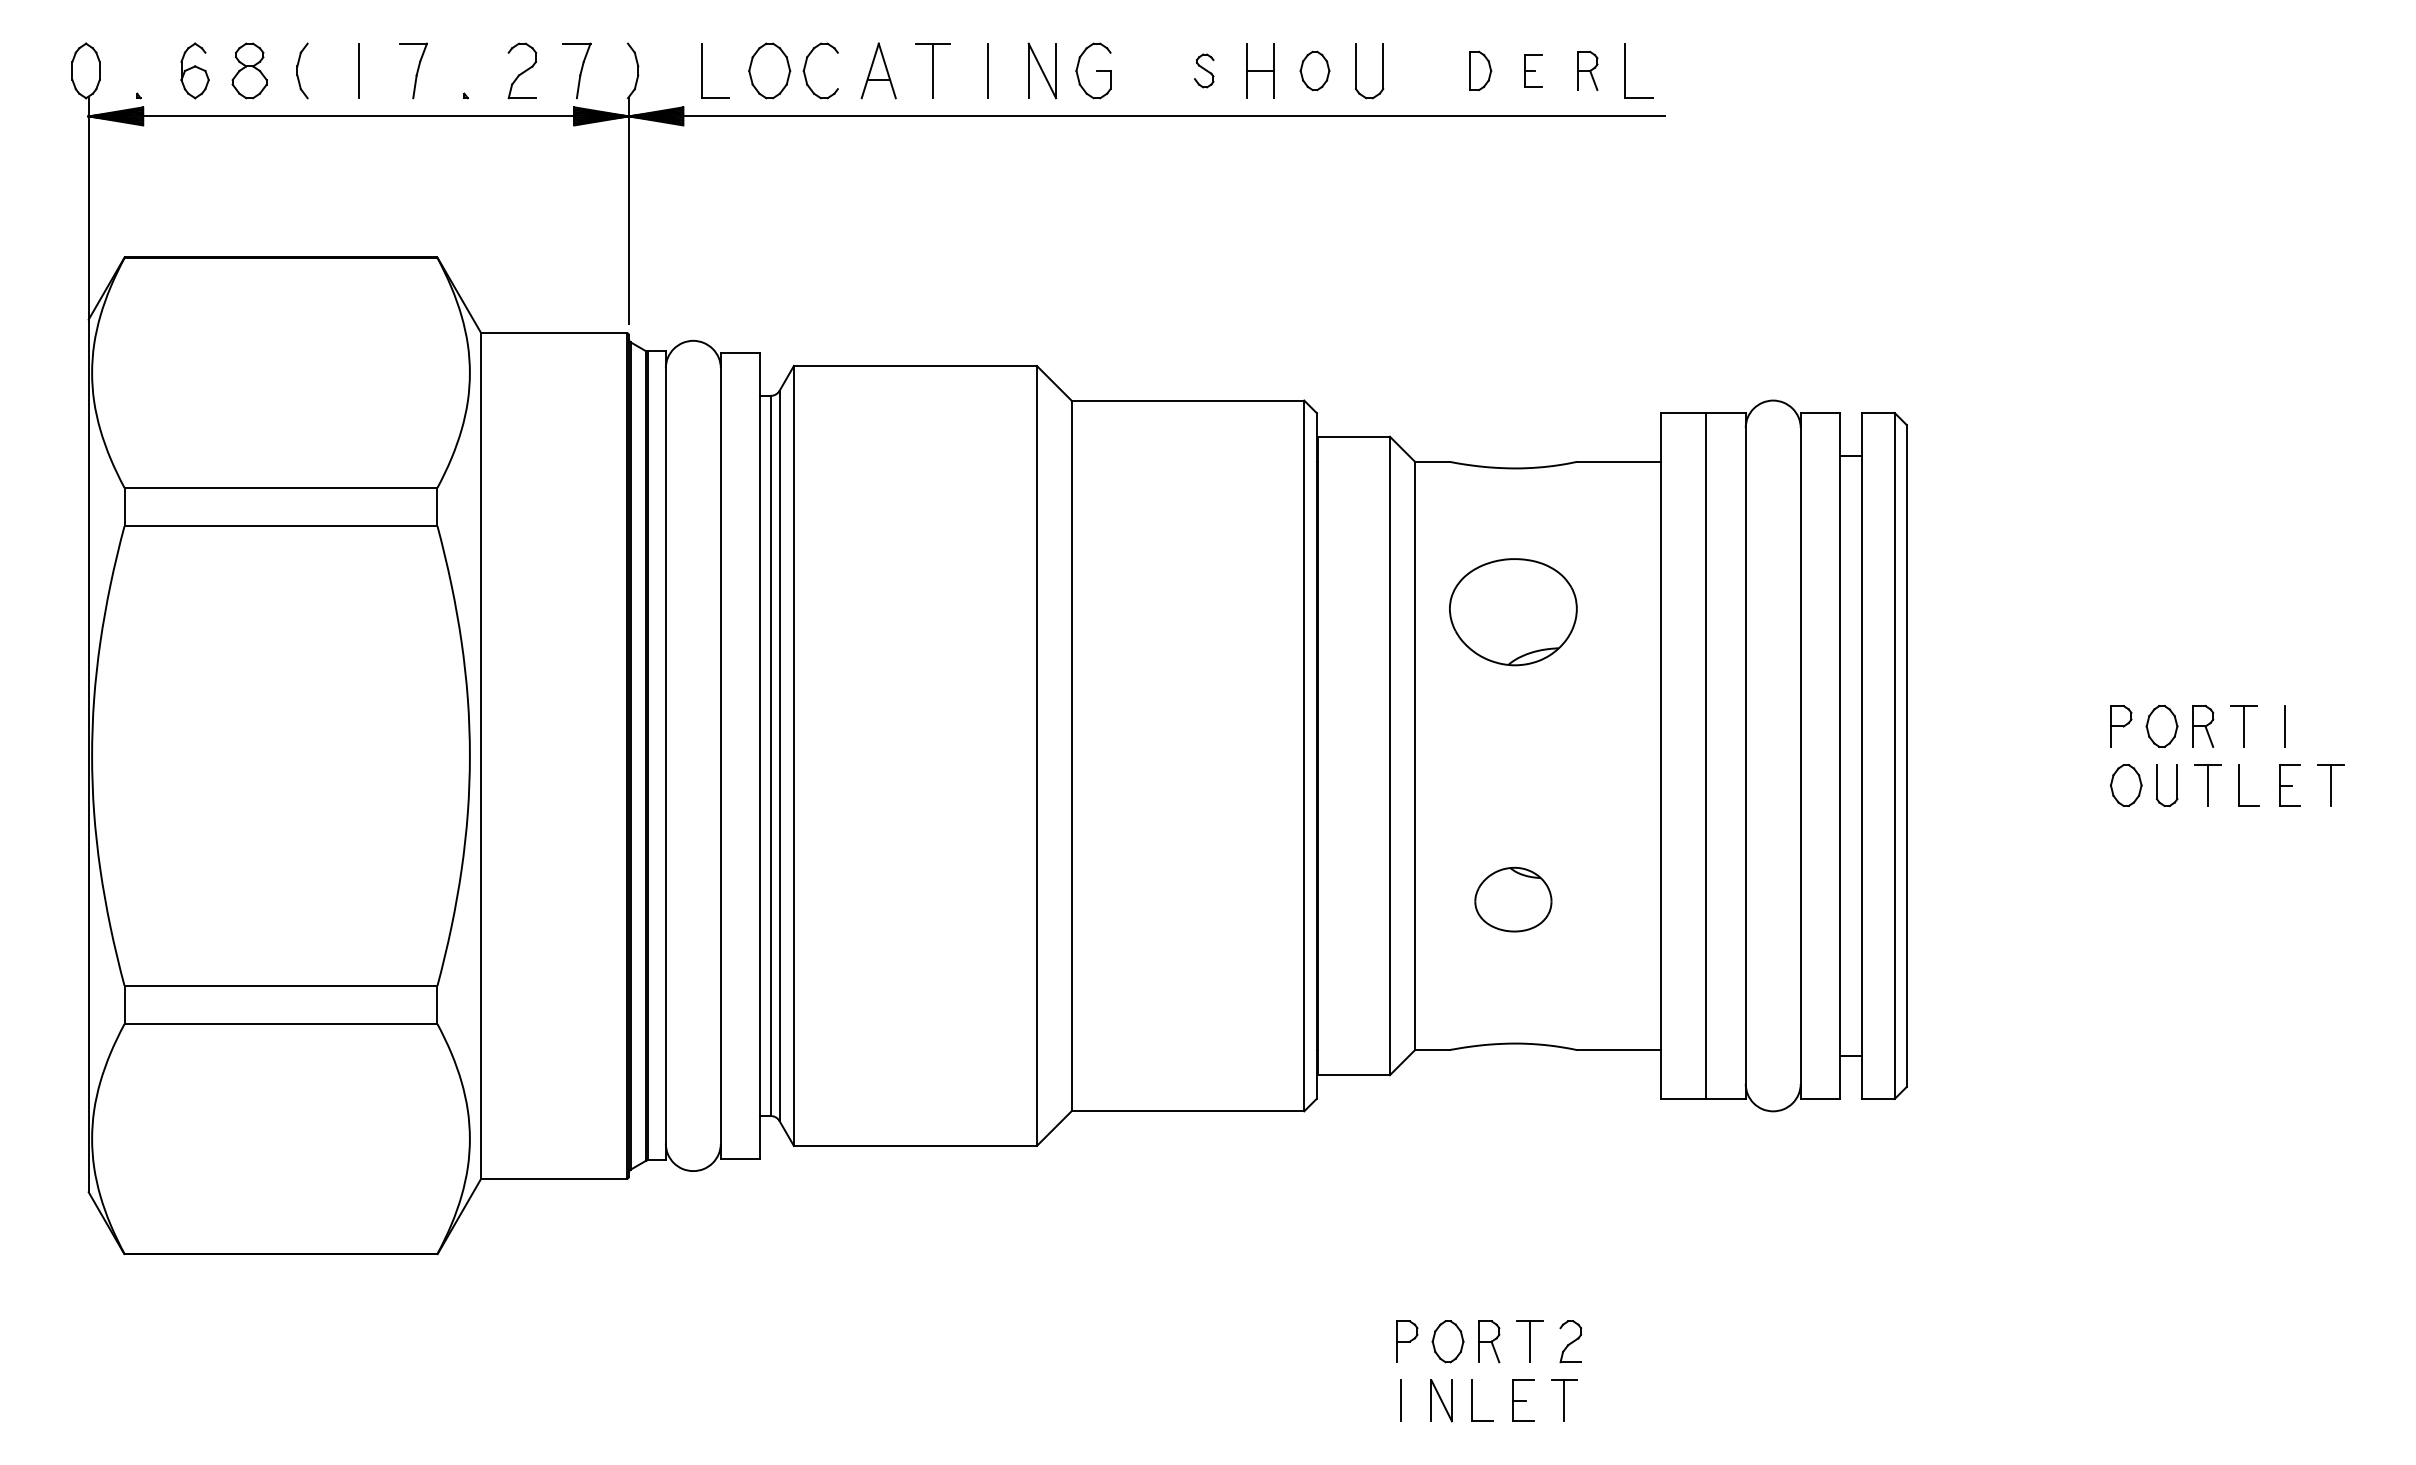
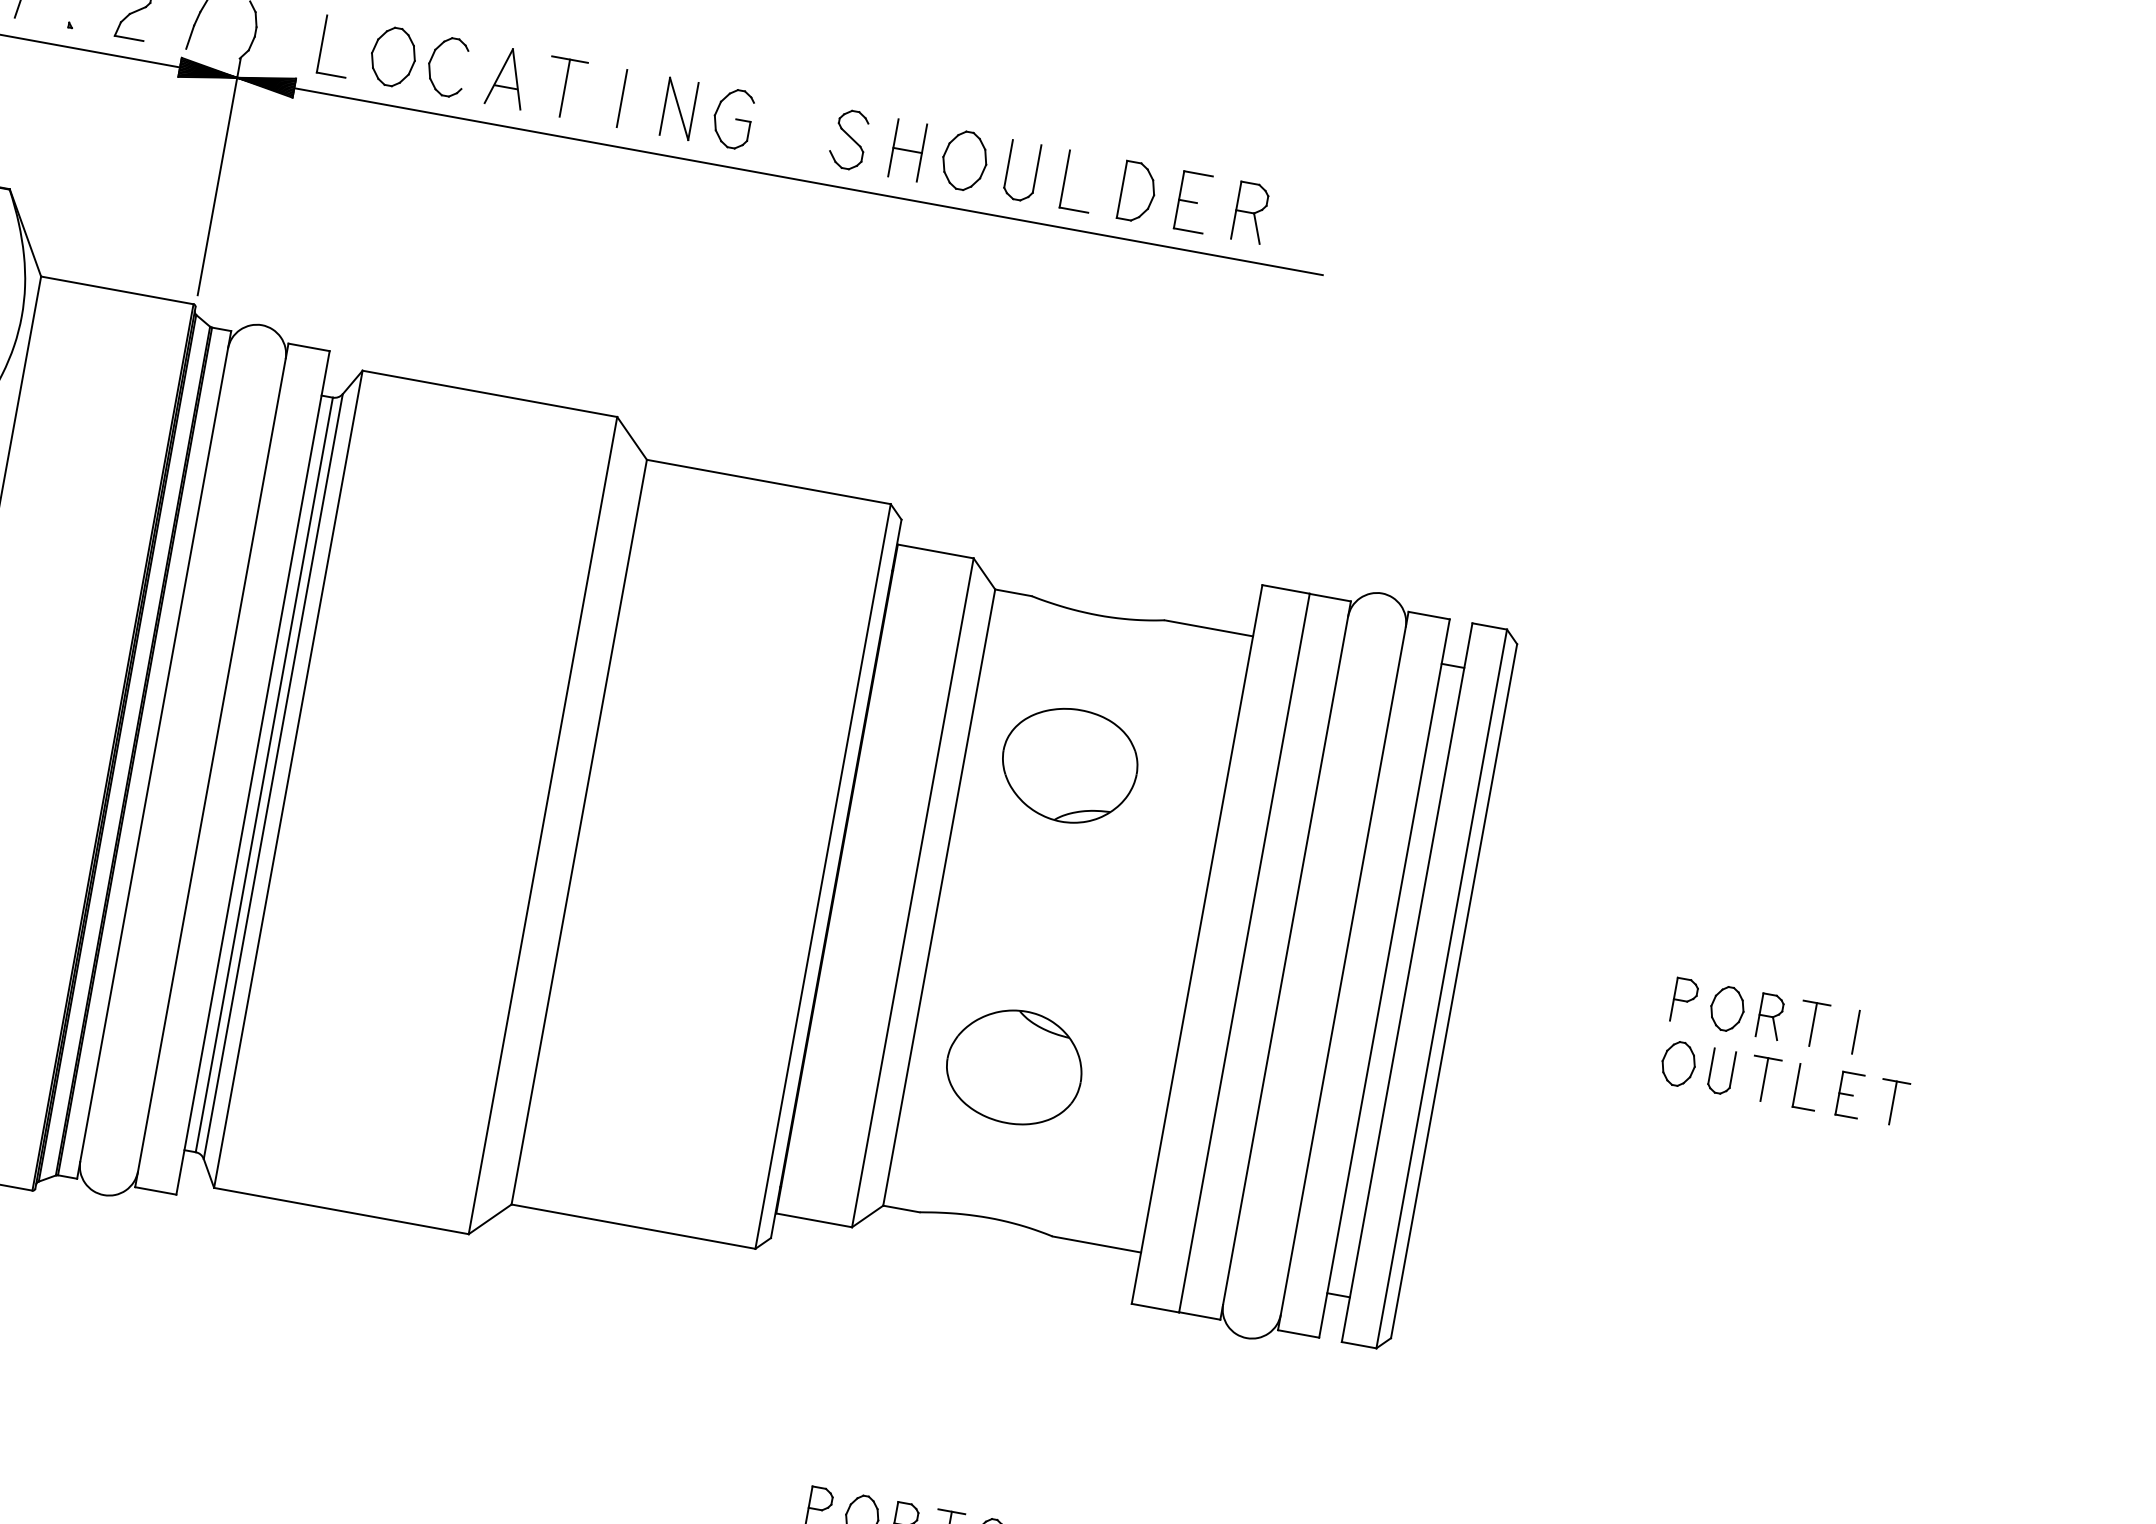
part: (1203, 70) -> (848, 139), size x1.67
part: (1314, 70) -> (964, 160), size x1.43
part: (1480, 70) -> (1138, 191), size x1.43
part: (1533, 70) -> (1193, 201), size x1.67
part: (1587, 70) -> (1250, 212), size x1.43
part: (1625, 70) -> (1064, 178), moved
part: (1513, 899) -> (1014, 1066), size x1.67

